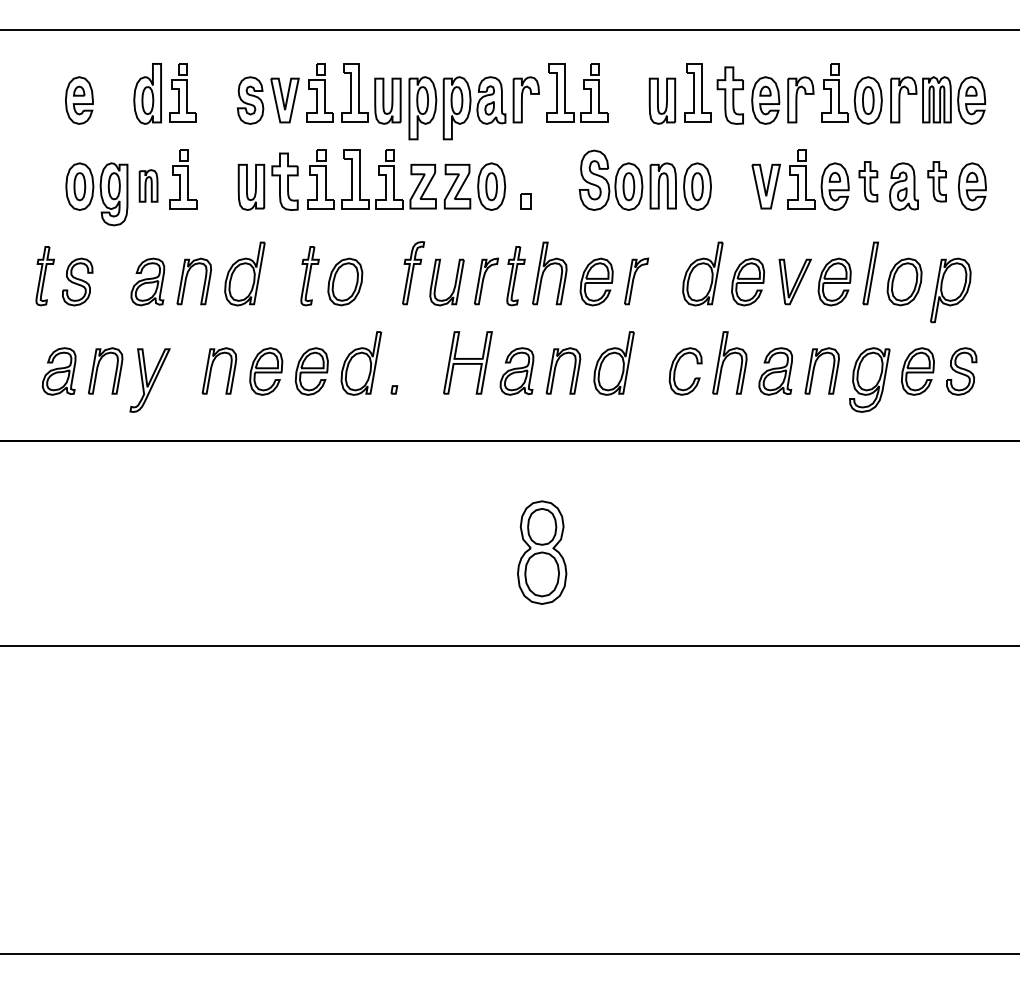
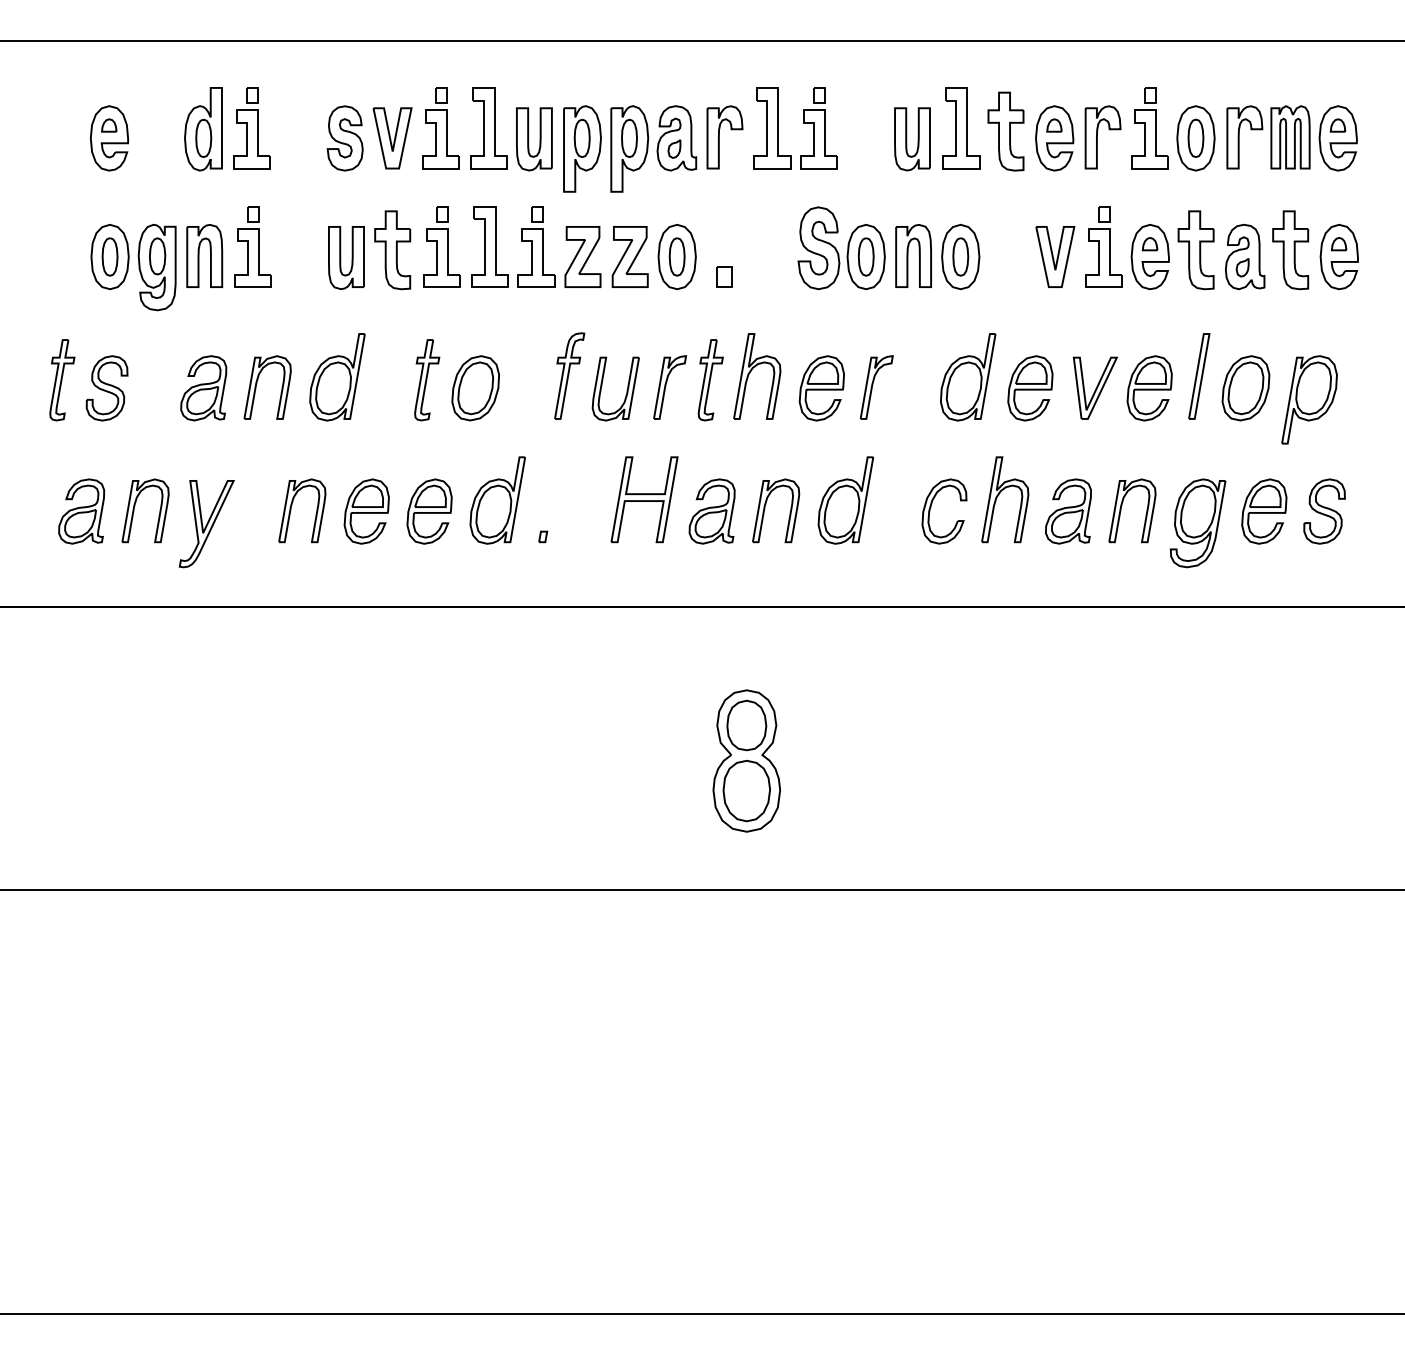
part: (867, 181) -> (1195, 250), size x1.43
part: (936, 181) -> (1290, 250), size x1.43
part: (148, 185) -> (204, 255), size x1.43

